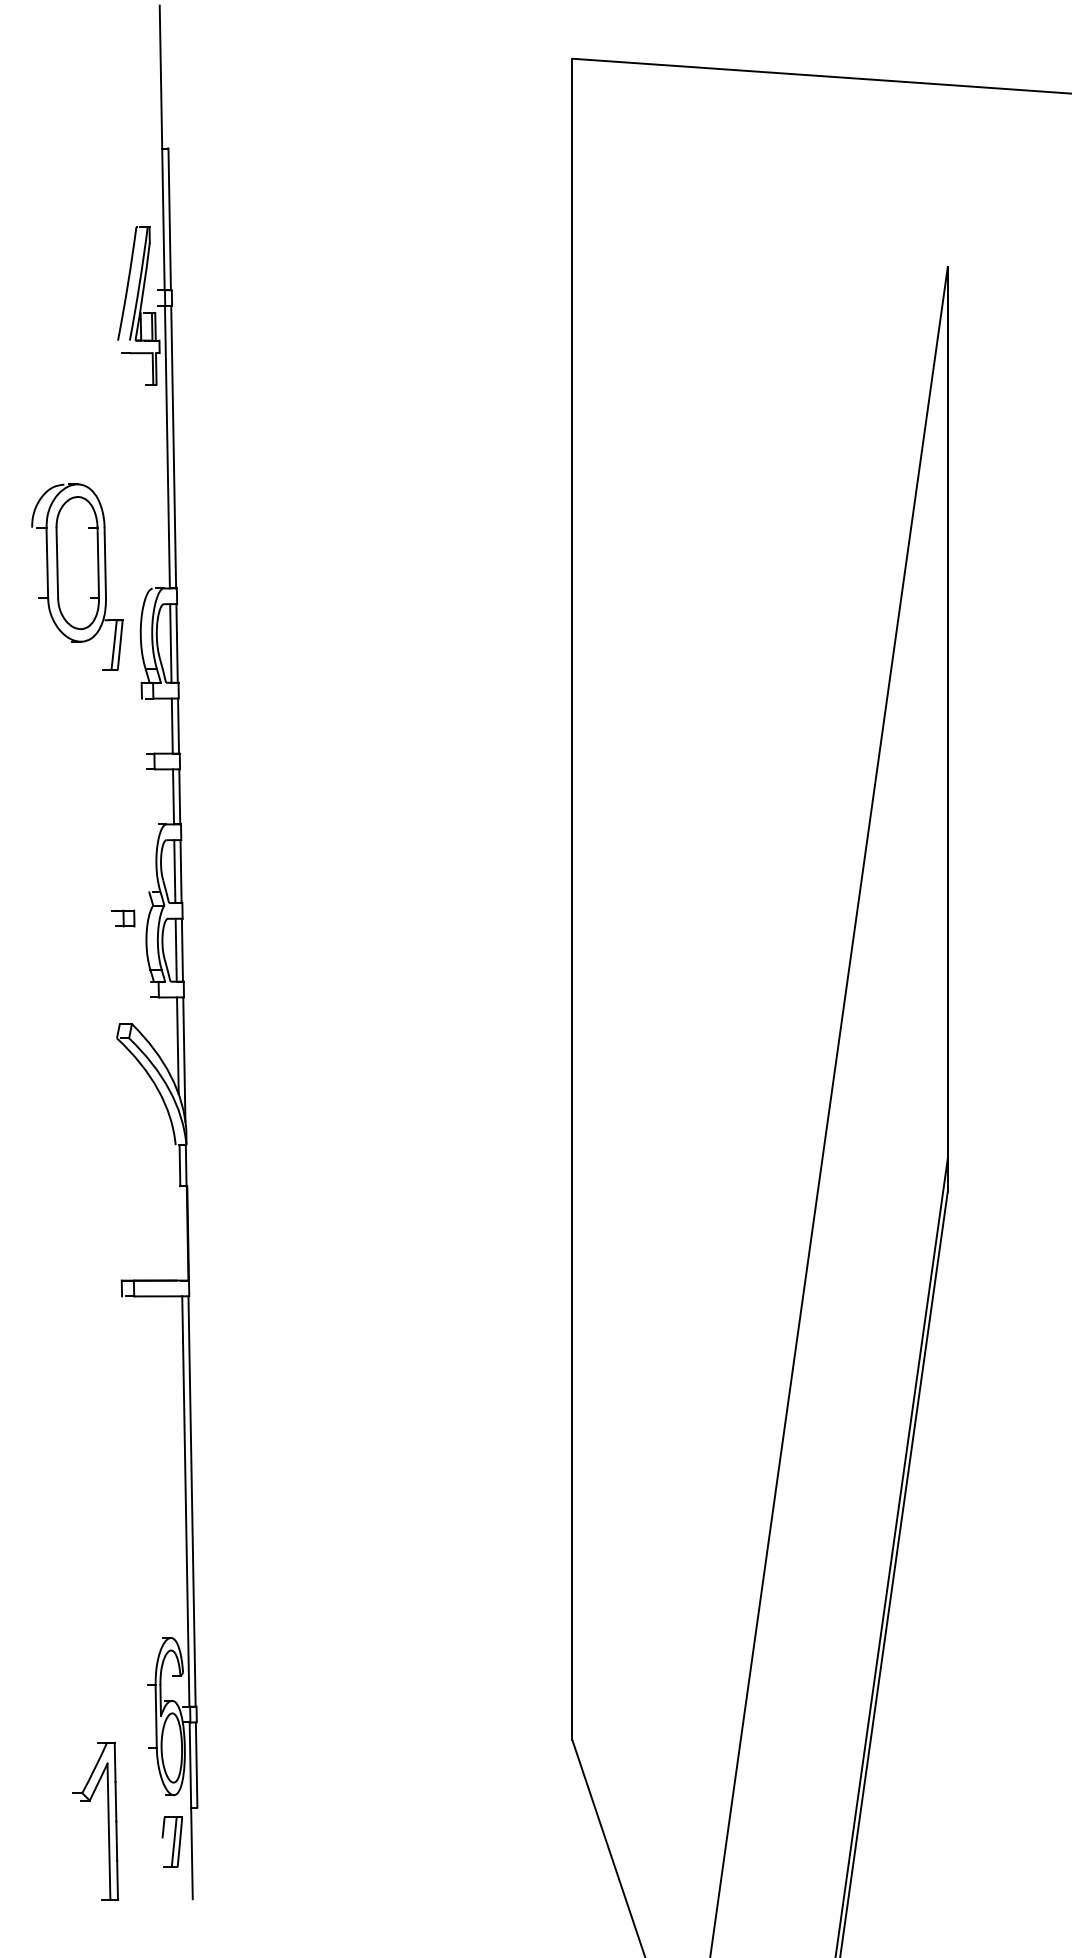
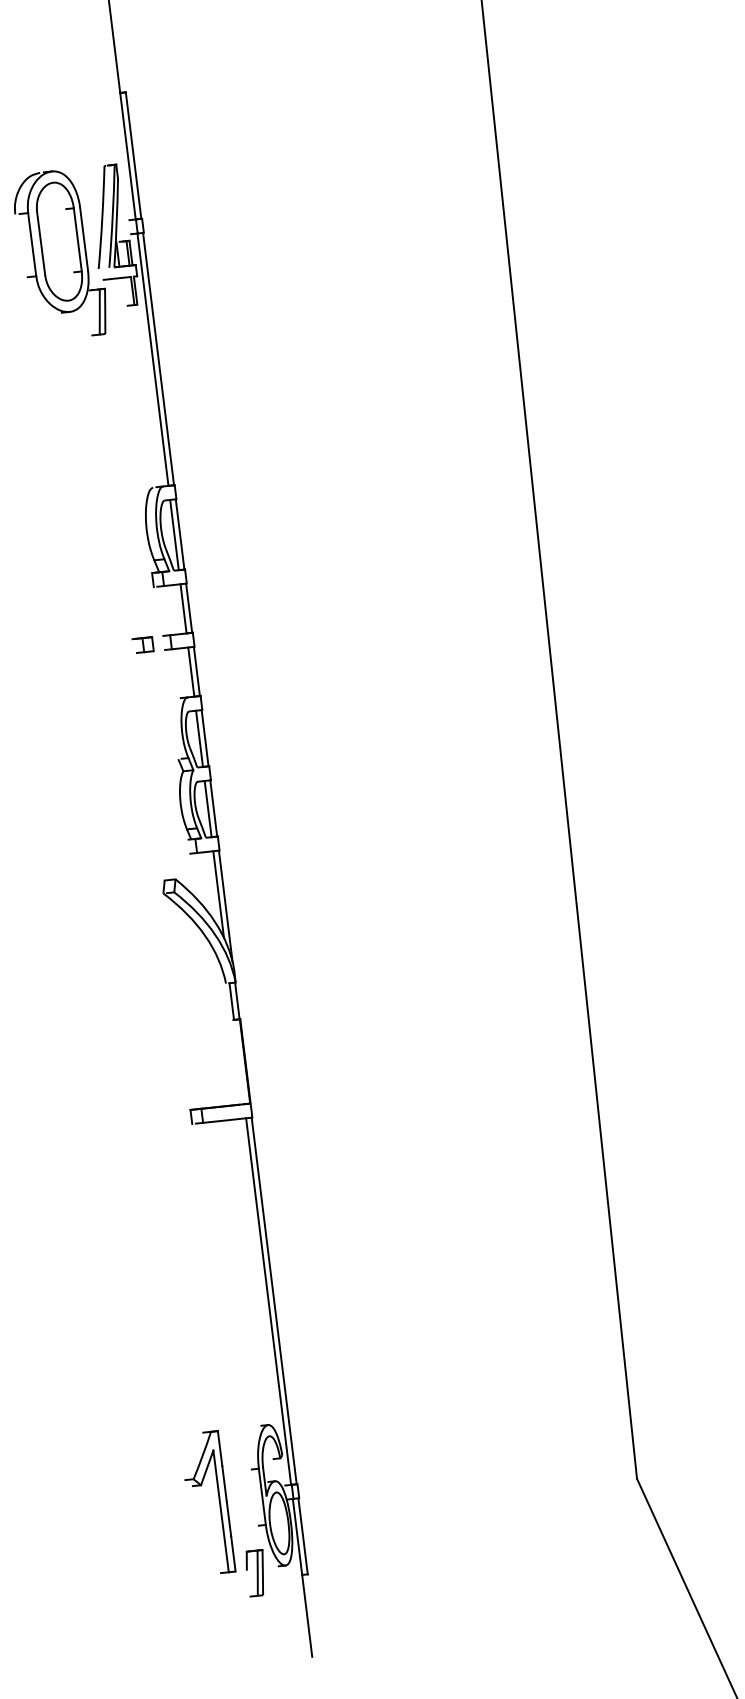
part: (77, 576) -> (60, 253), moved
part: (123, 918) -> (143, 645), moved
part: (107, 1820) -> (218, 1501), moved
part: (171, 1841) -> (255, 1572), moved

